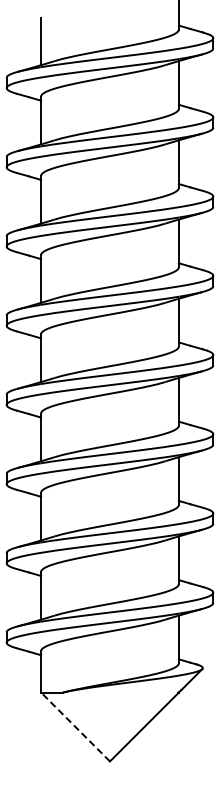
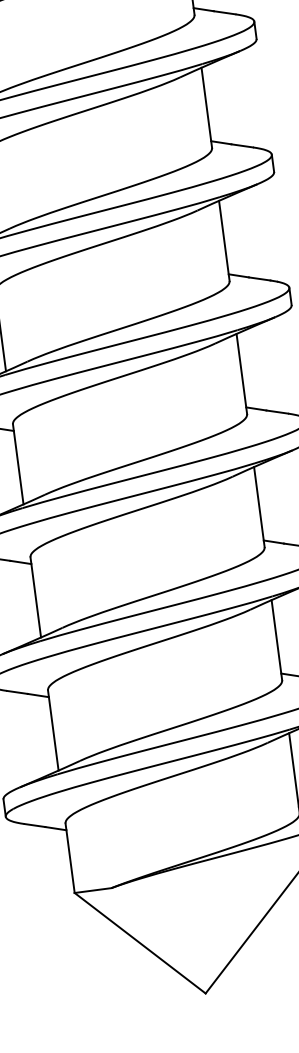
line: (75, 727) -> (140, 944), dashed -> solid

